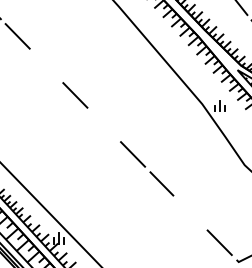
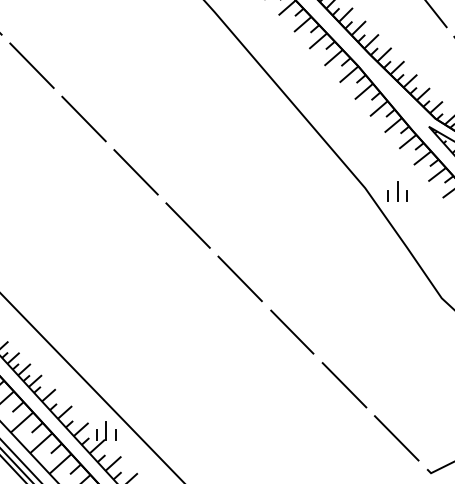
line: (46, 65) -> (83, 118), added
line: (104, 124) -> (188, 224), added
line: (190, 213) -> (343, 385), added

